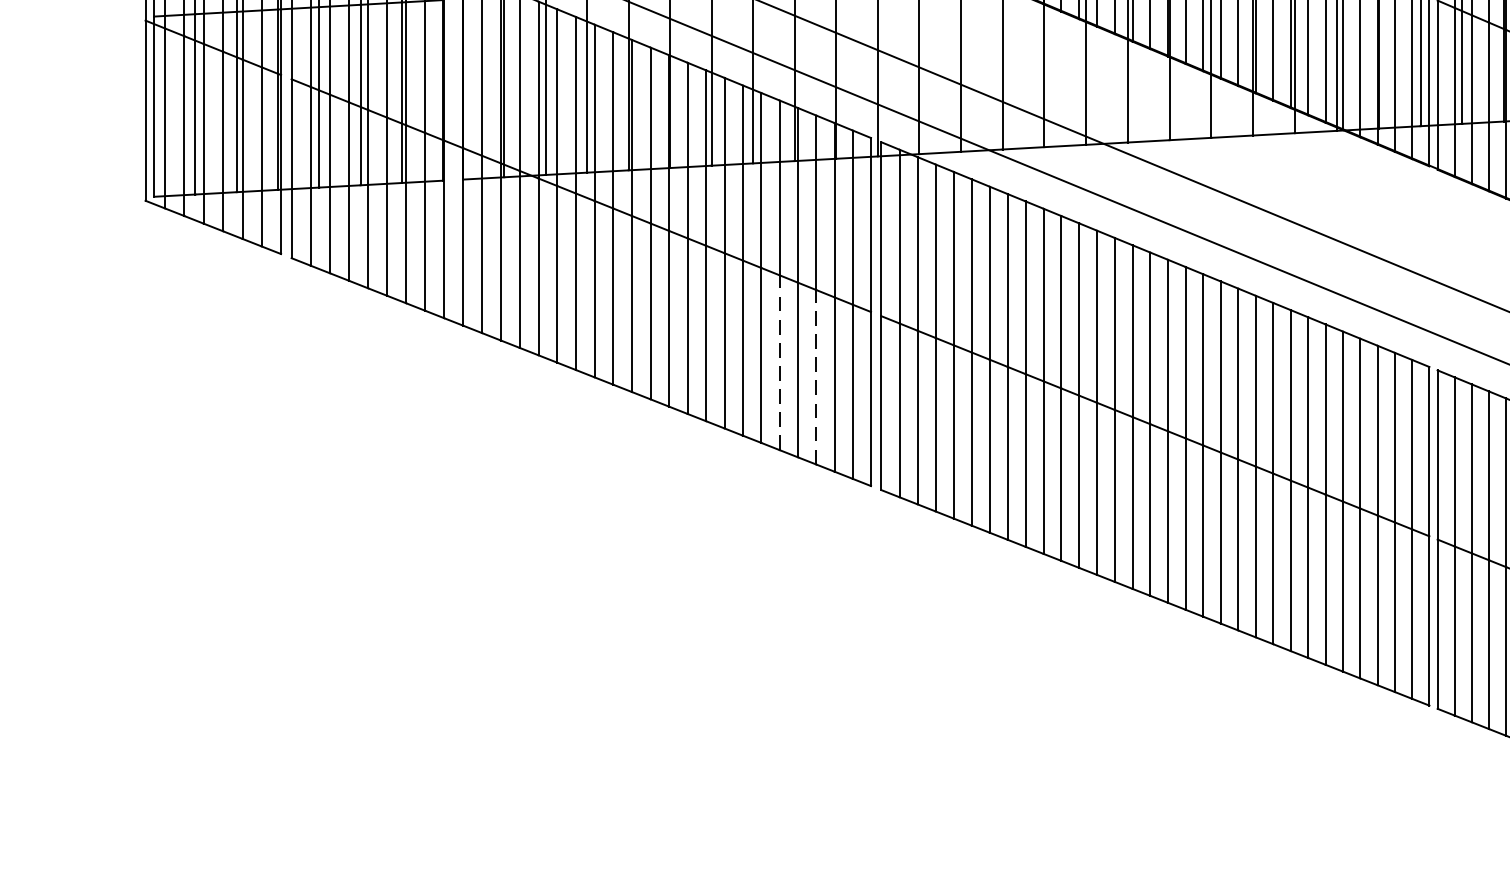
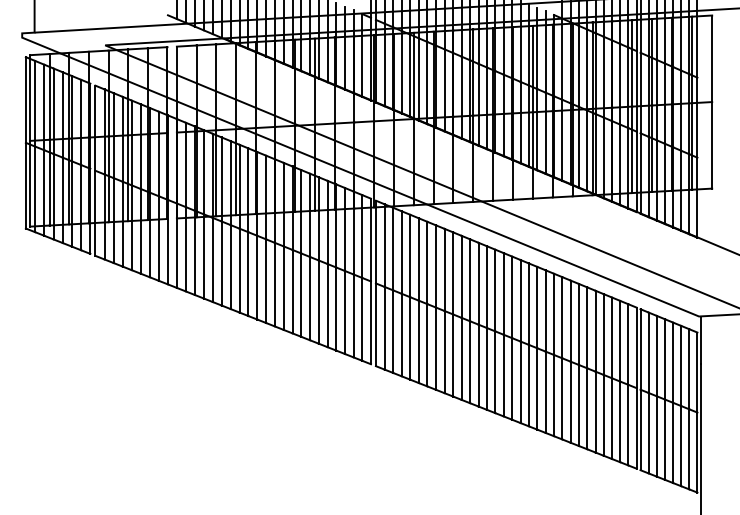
line: (779, 362) -> (327, 305), dashed -> solid
line: (815, 377) -> (344, 312), dashed -> solid

